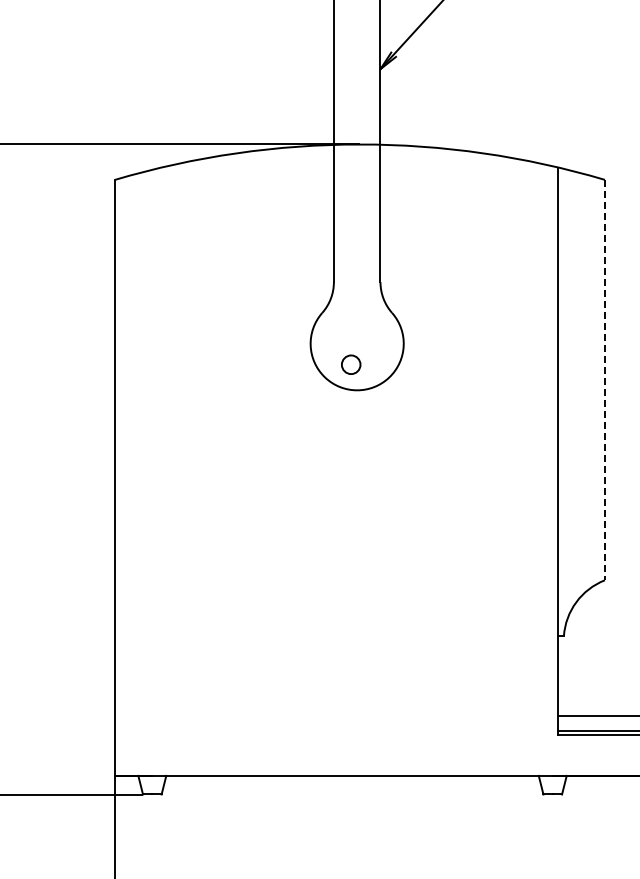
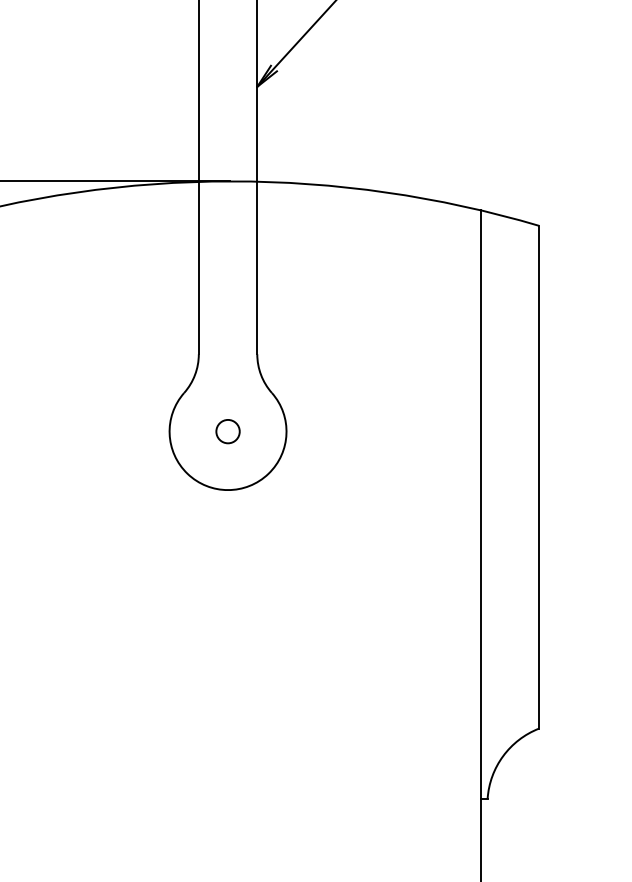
circle: (351, 364) -> (228, 431), moved
line: (604, 380) -> (538, 477), dashed -> solid

